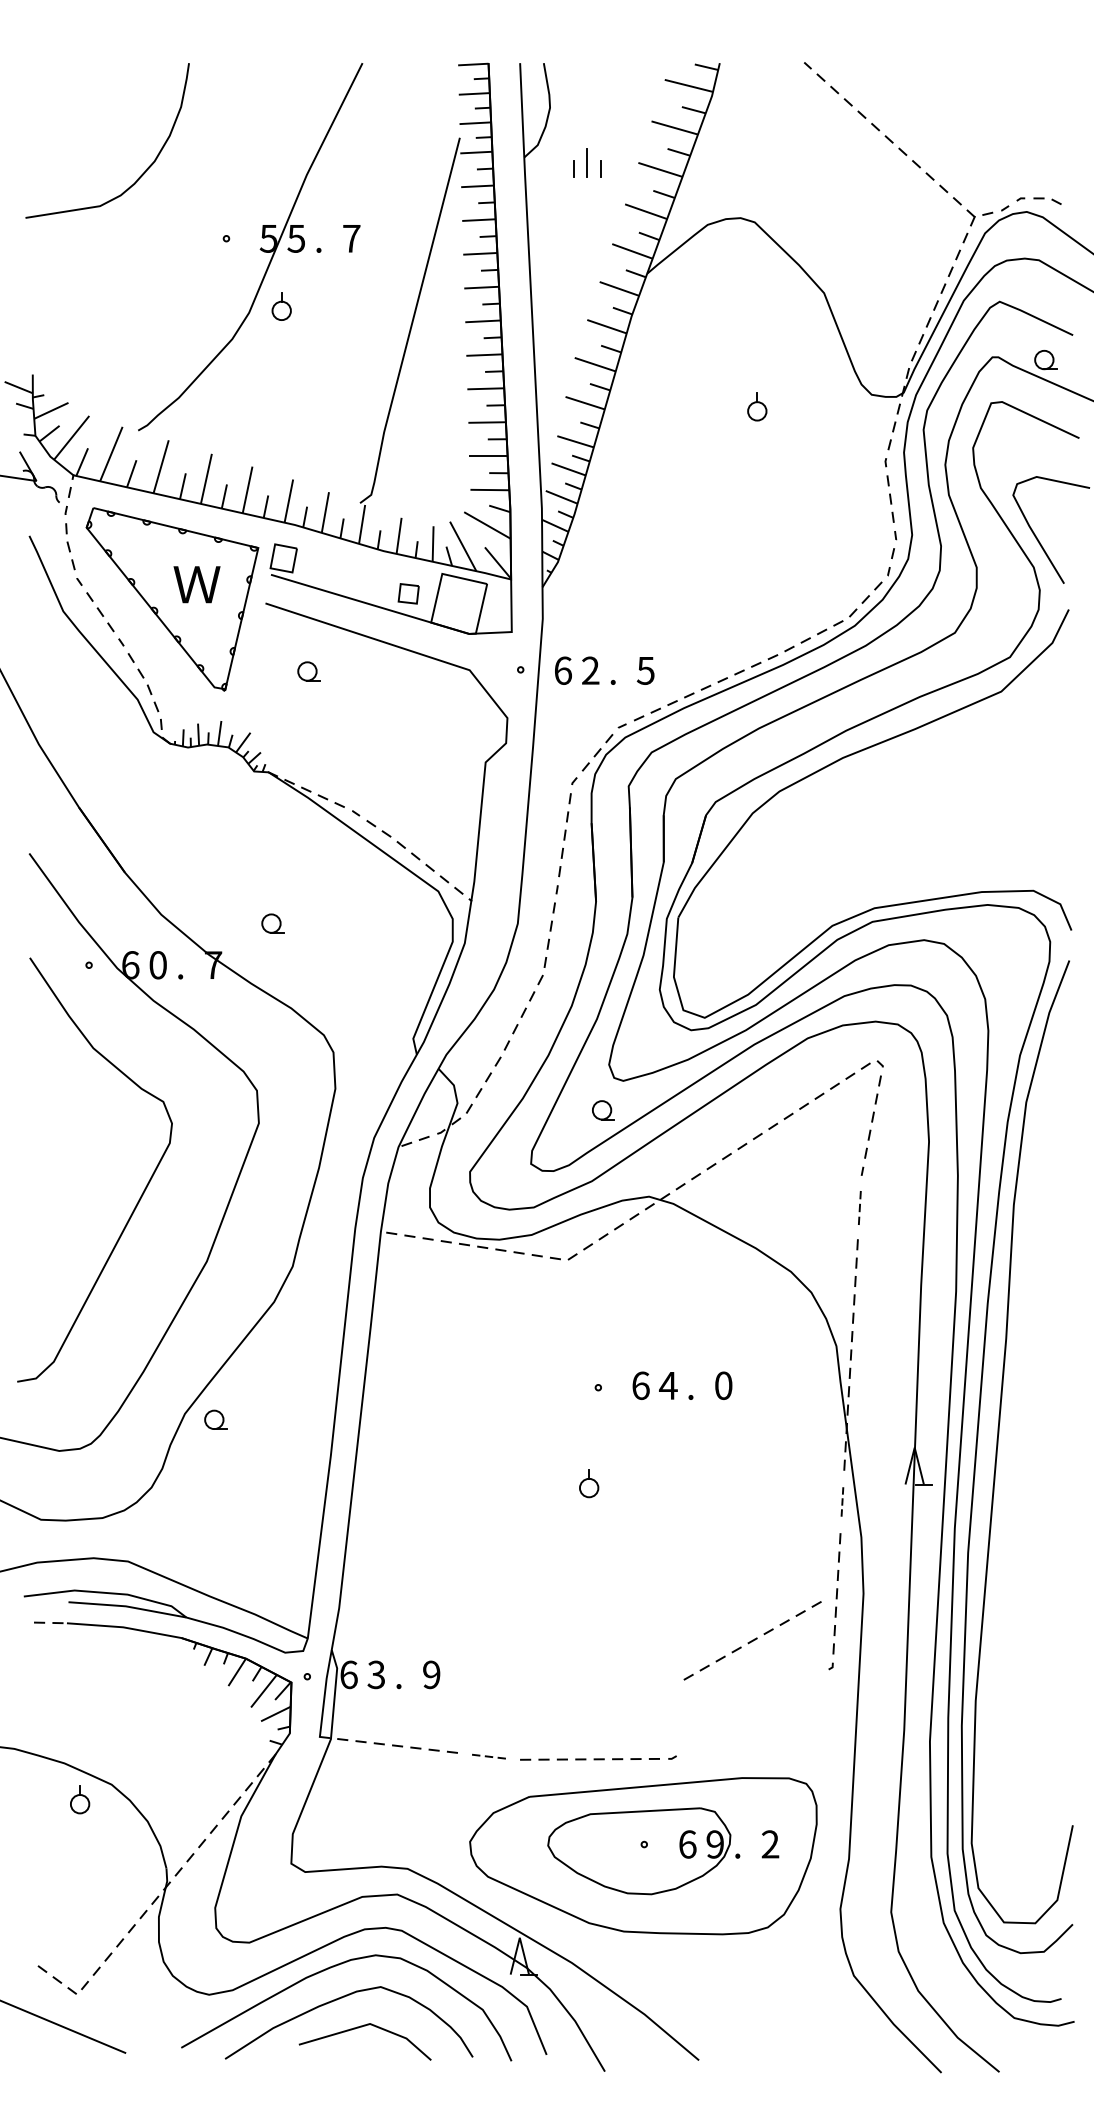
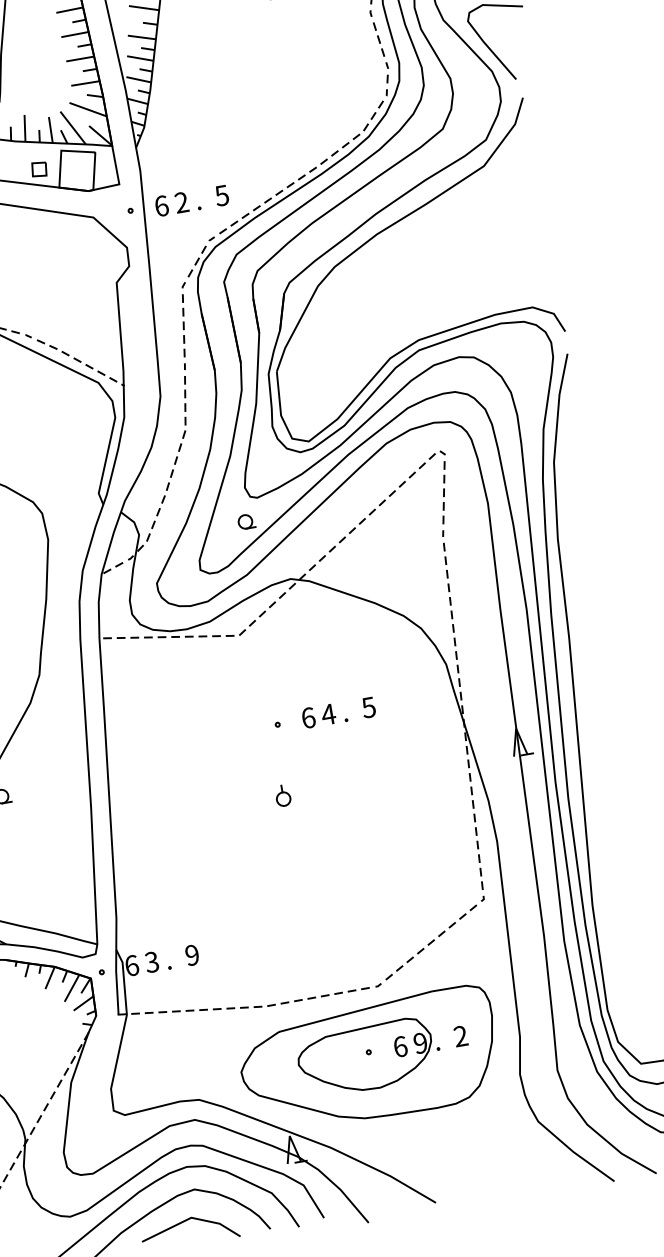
part: (859, 1207) -> (445, 560), size x1.43
text: (723, 1385) -> (368, 707), 0 -> 5
part: (842, 1501) -> (470, 777), size x1.67
part: (752, 1640) -> (431, 942), moved
part: (488, 1756) -> (244, 1007), size x1.43

